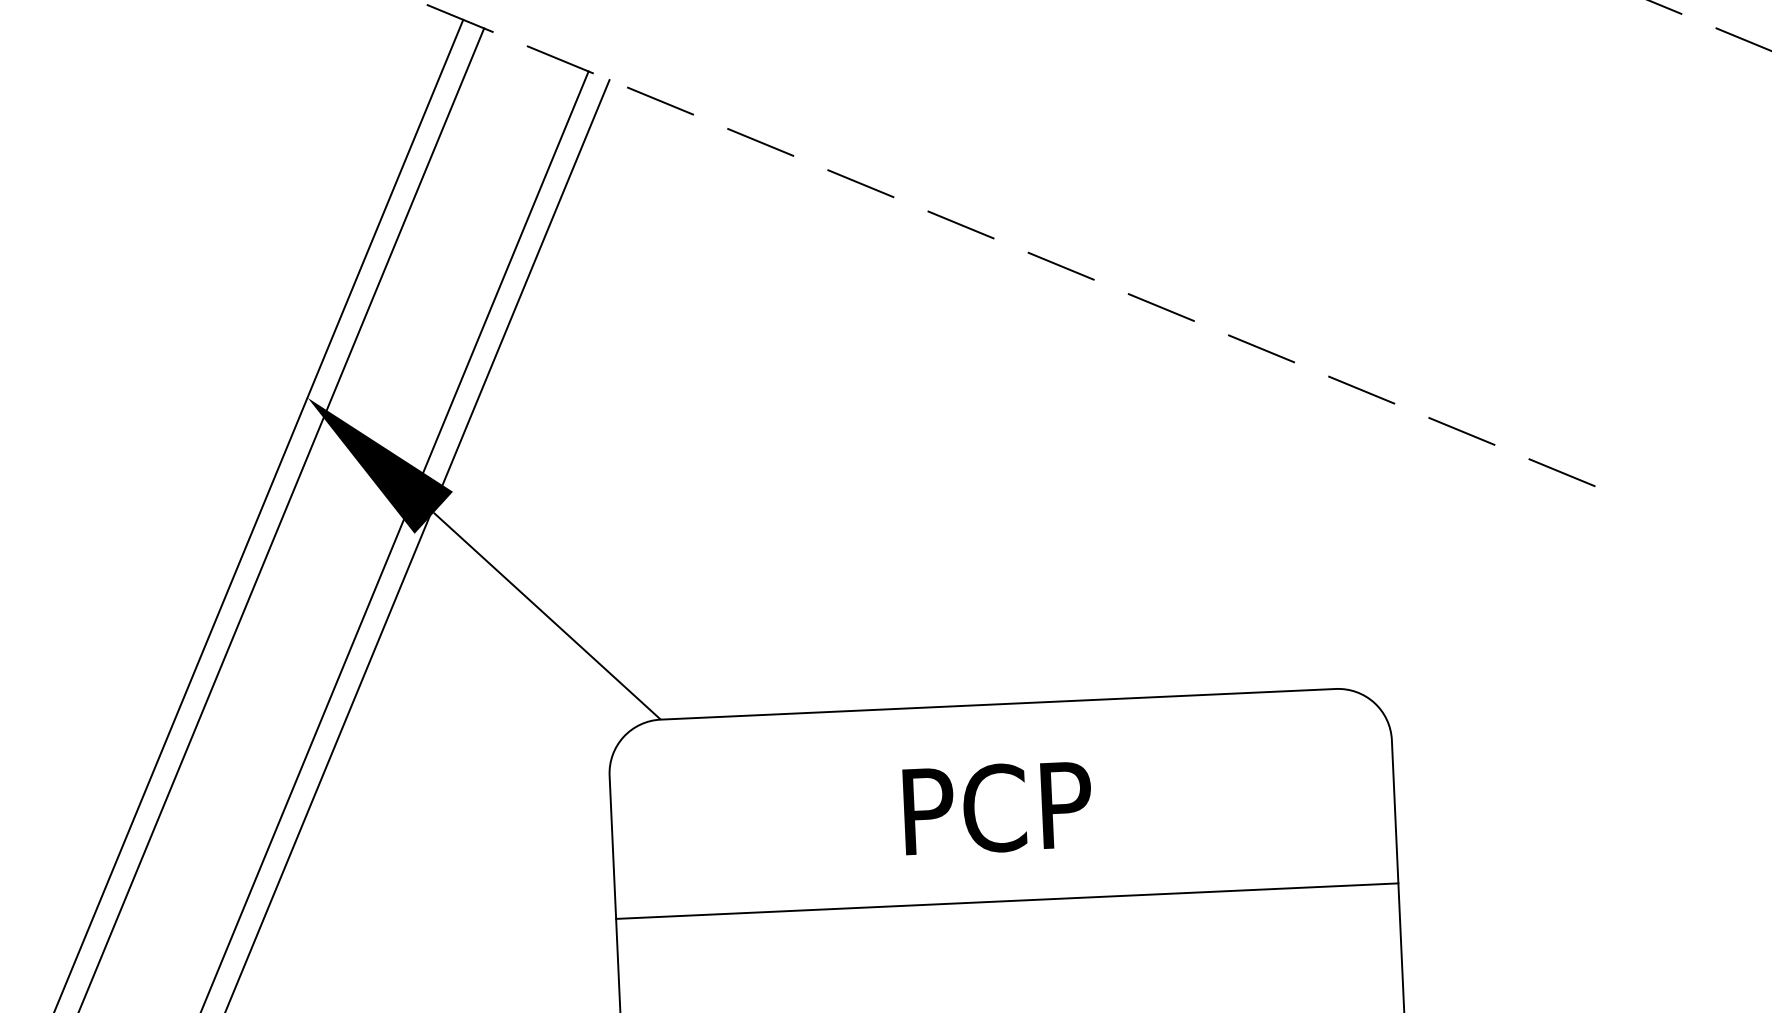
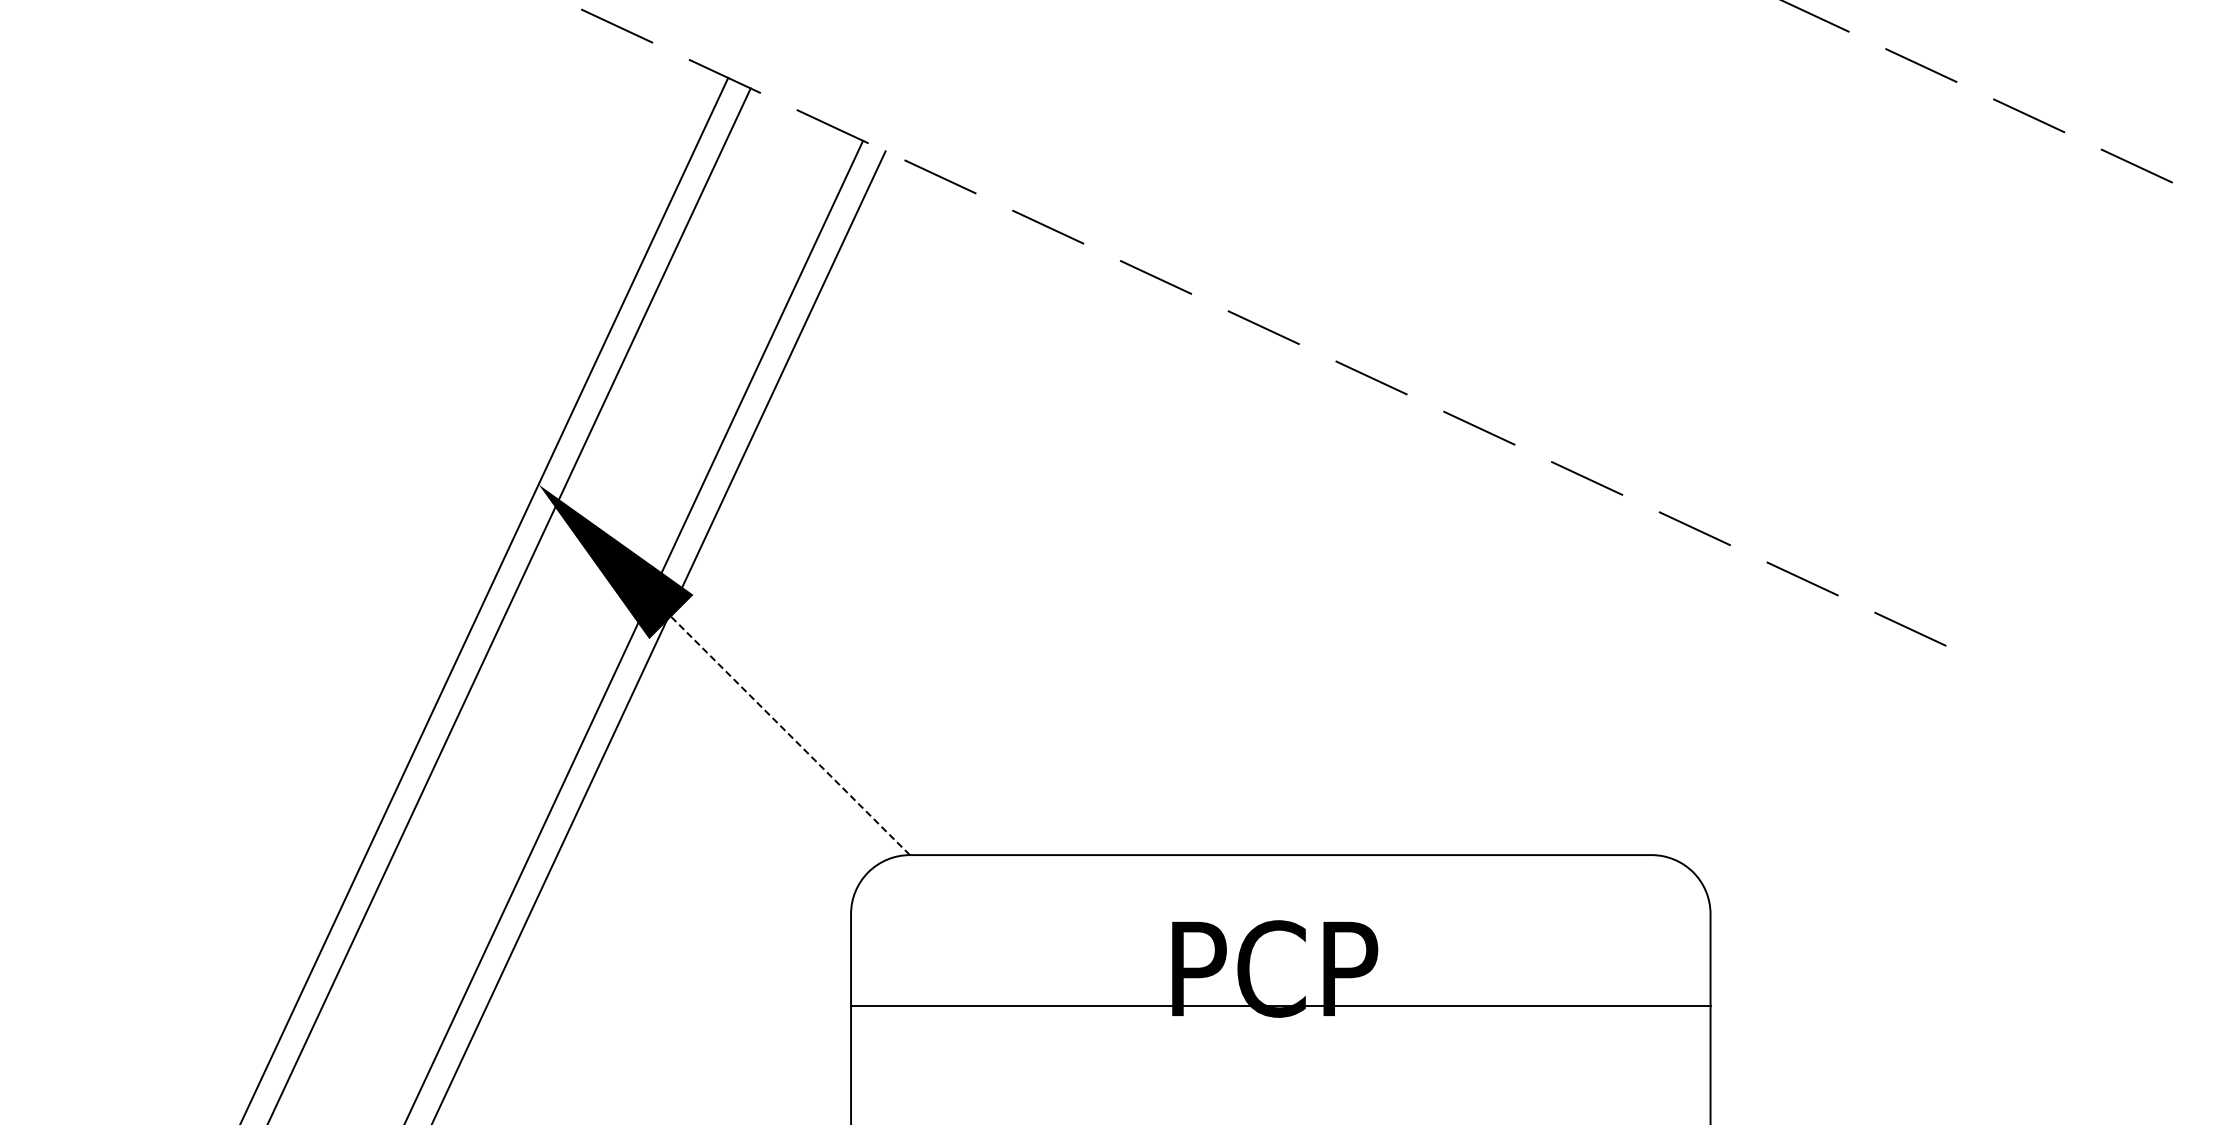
line: (547, 616) -> (790, 736), solid -> dashed
line: (1006, 901) -> (1280, 1006), moved

